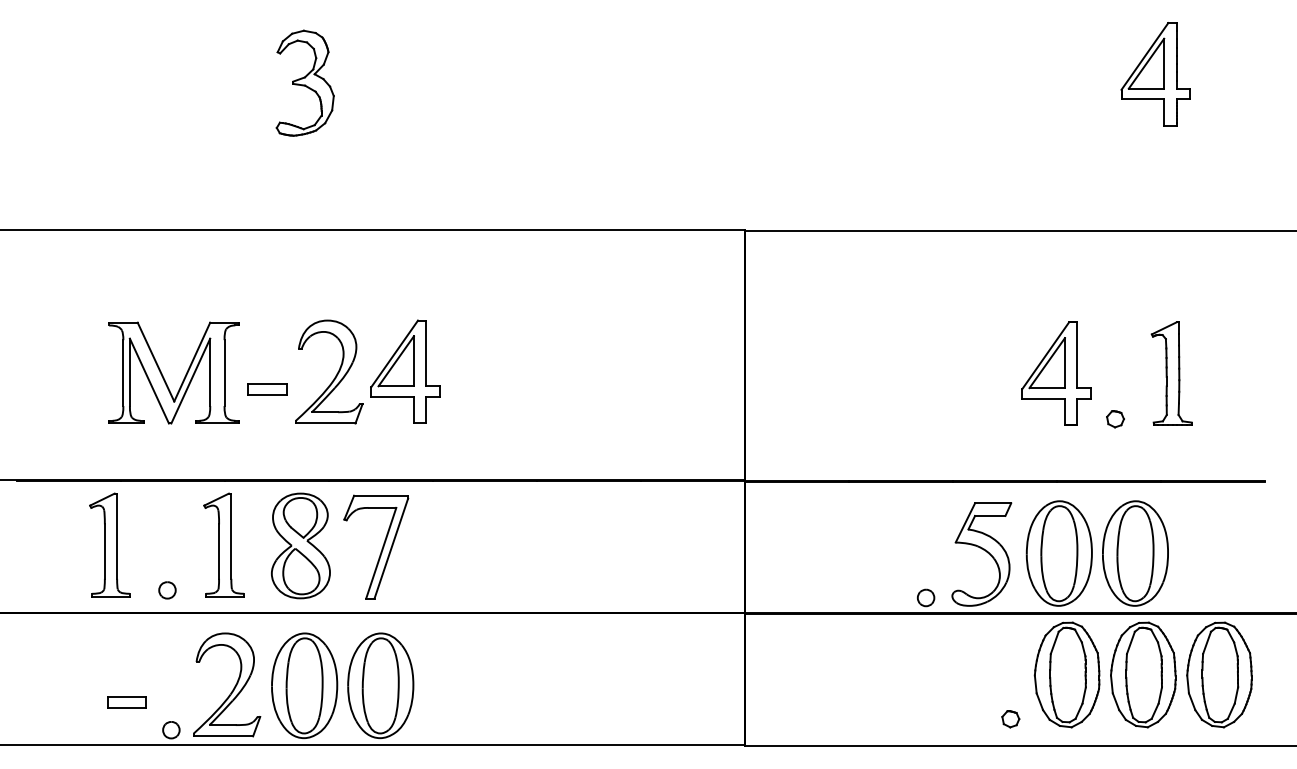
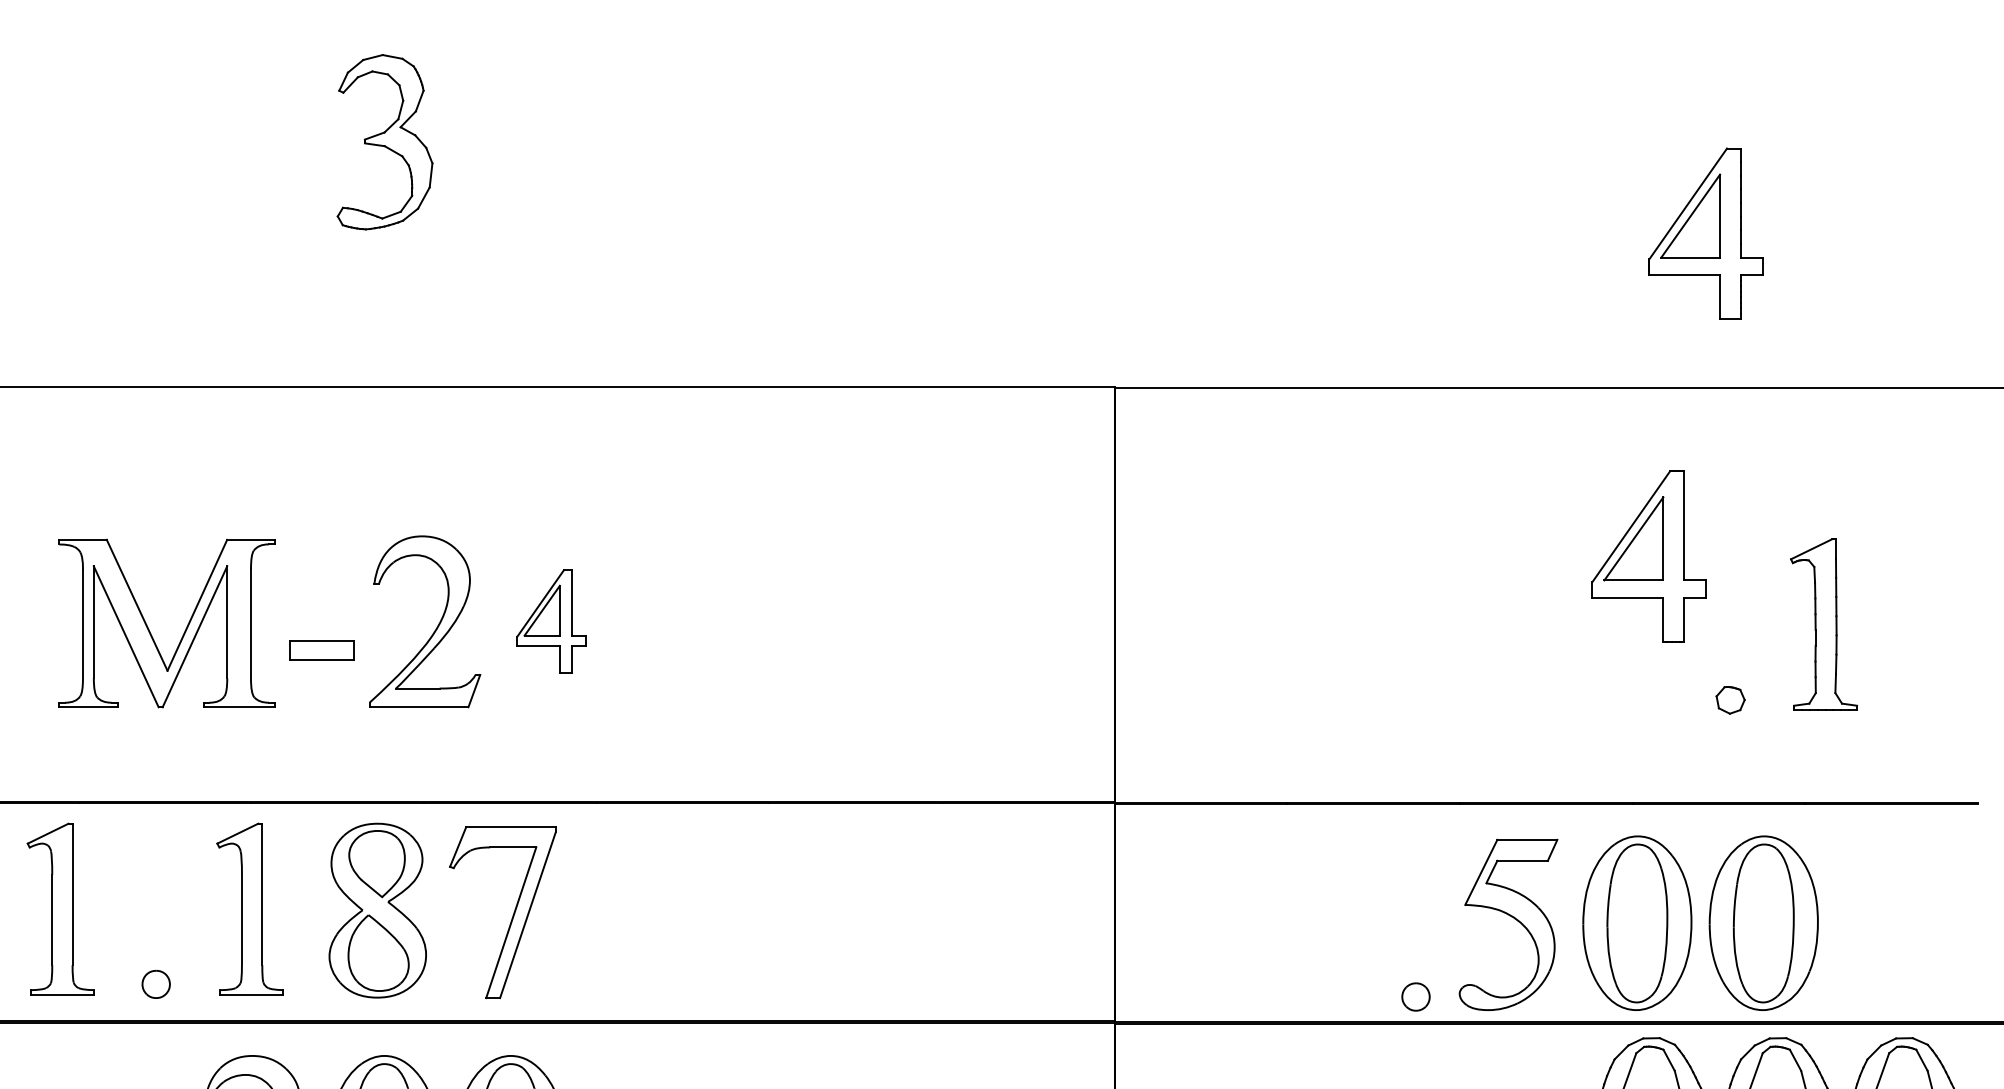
part: (1155, 74) -> (1705, 233), moved
part: (405, 371) -> (551, 620), size x0.6
part: (1056, 373) -> (1649, 556), moved

